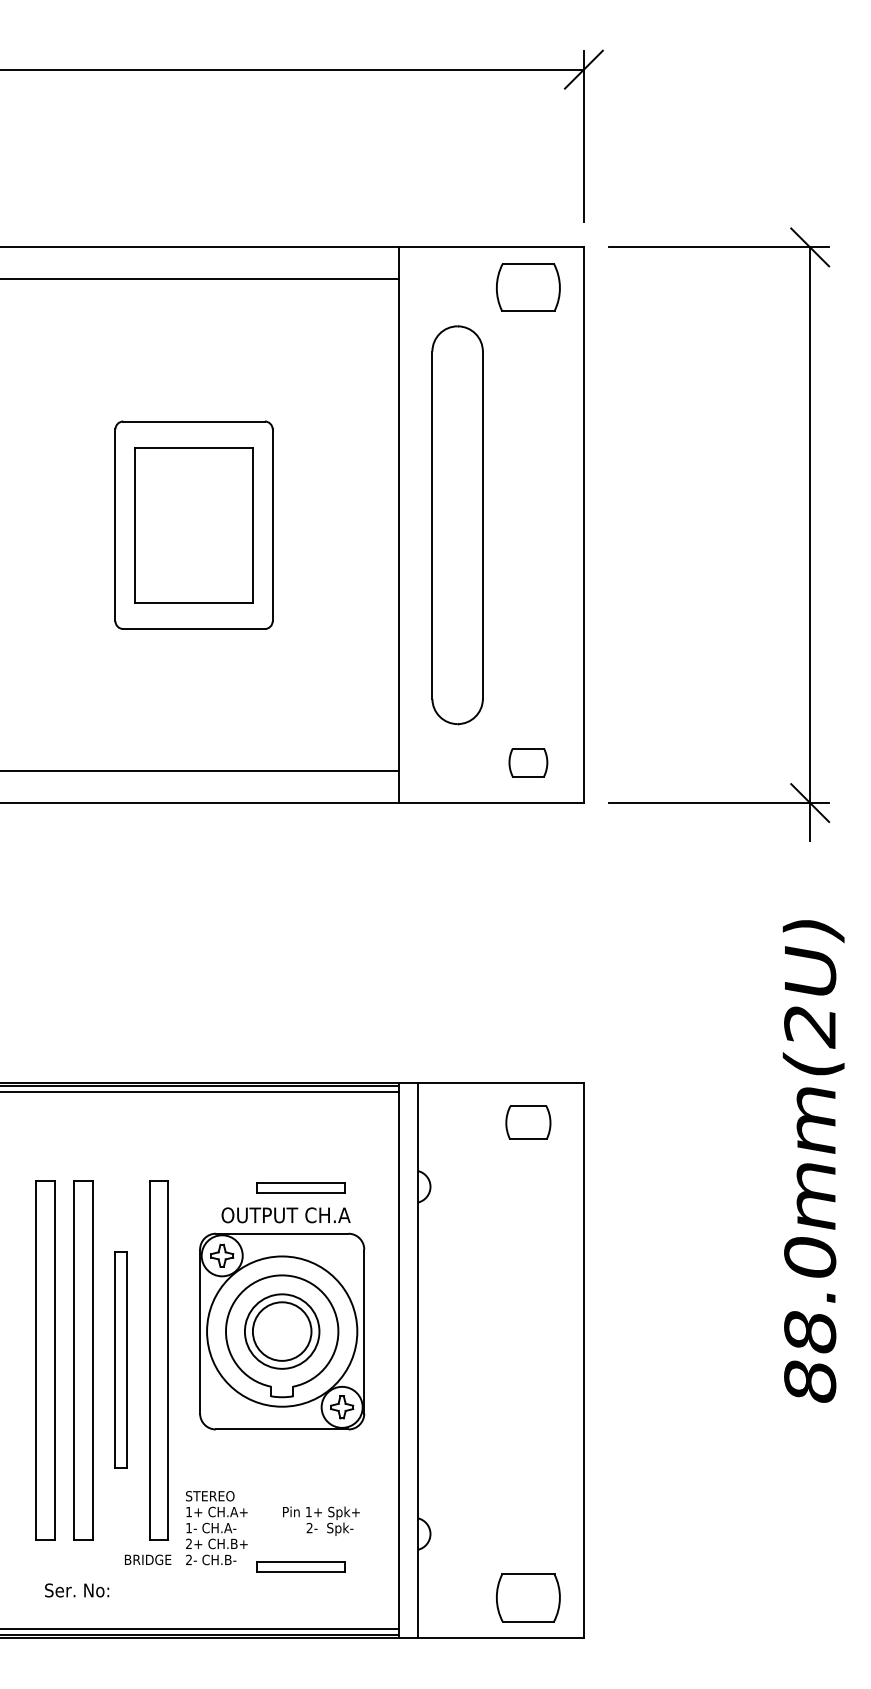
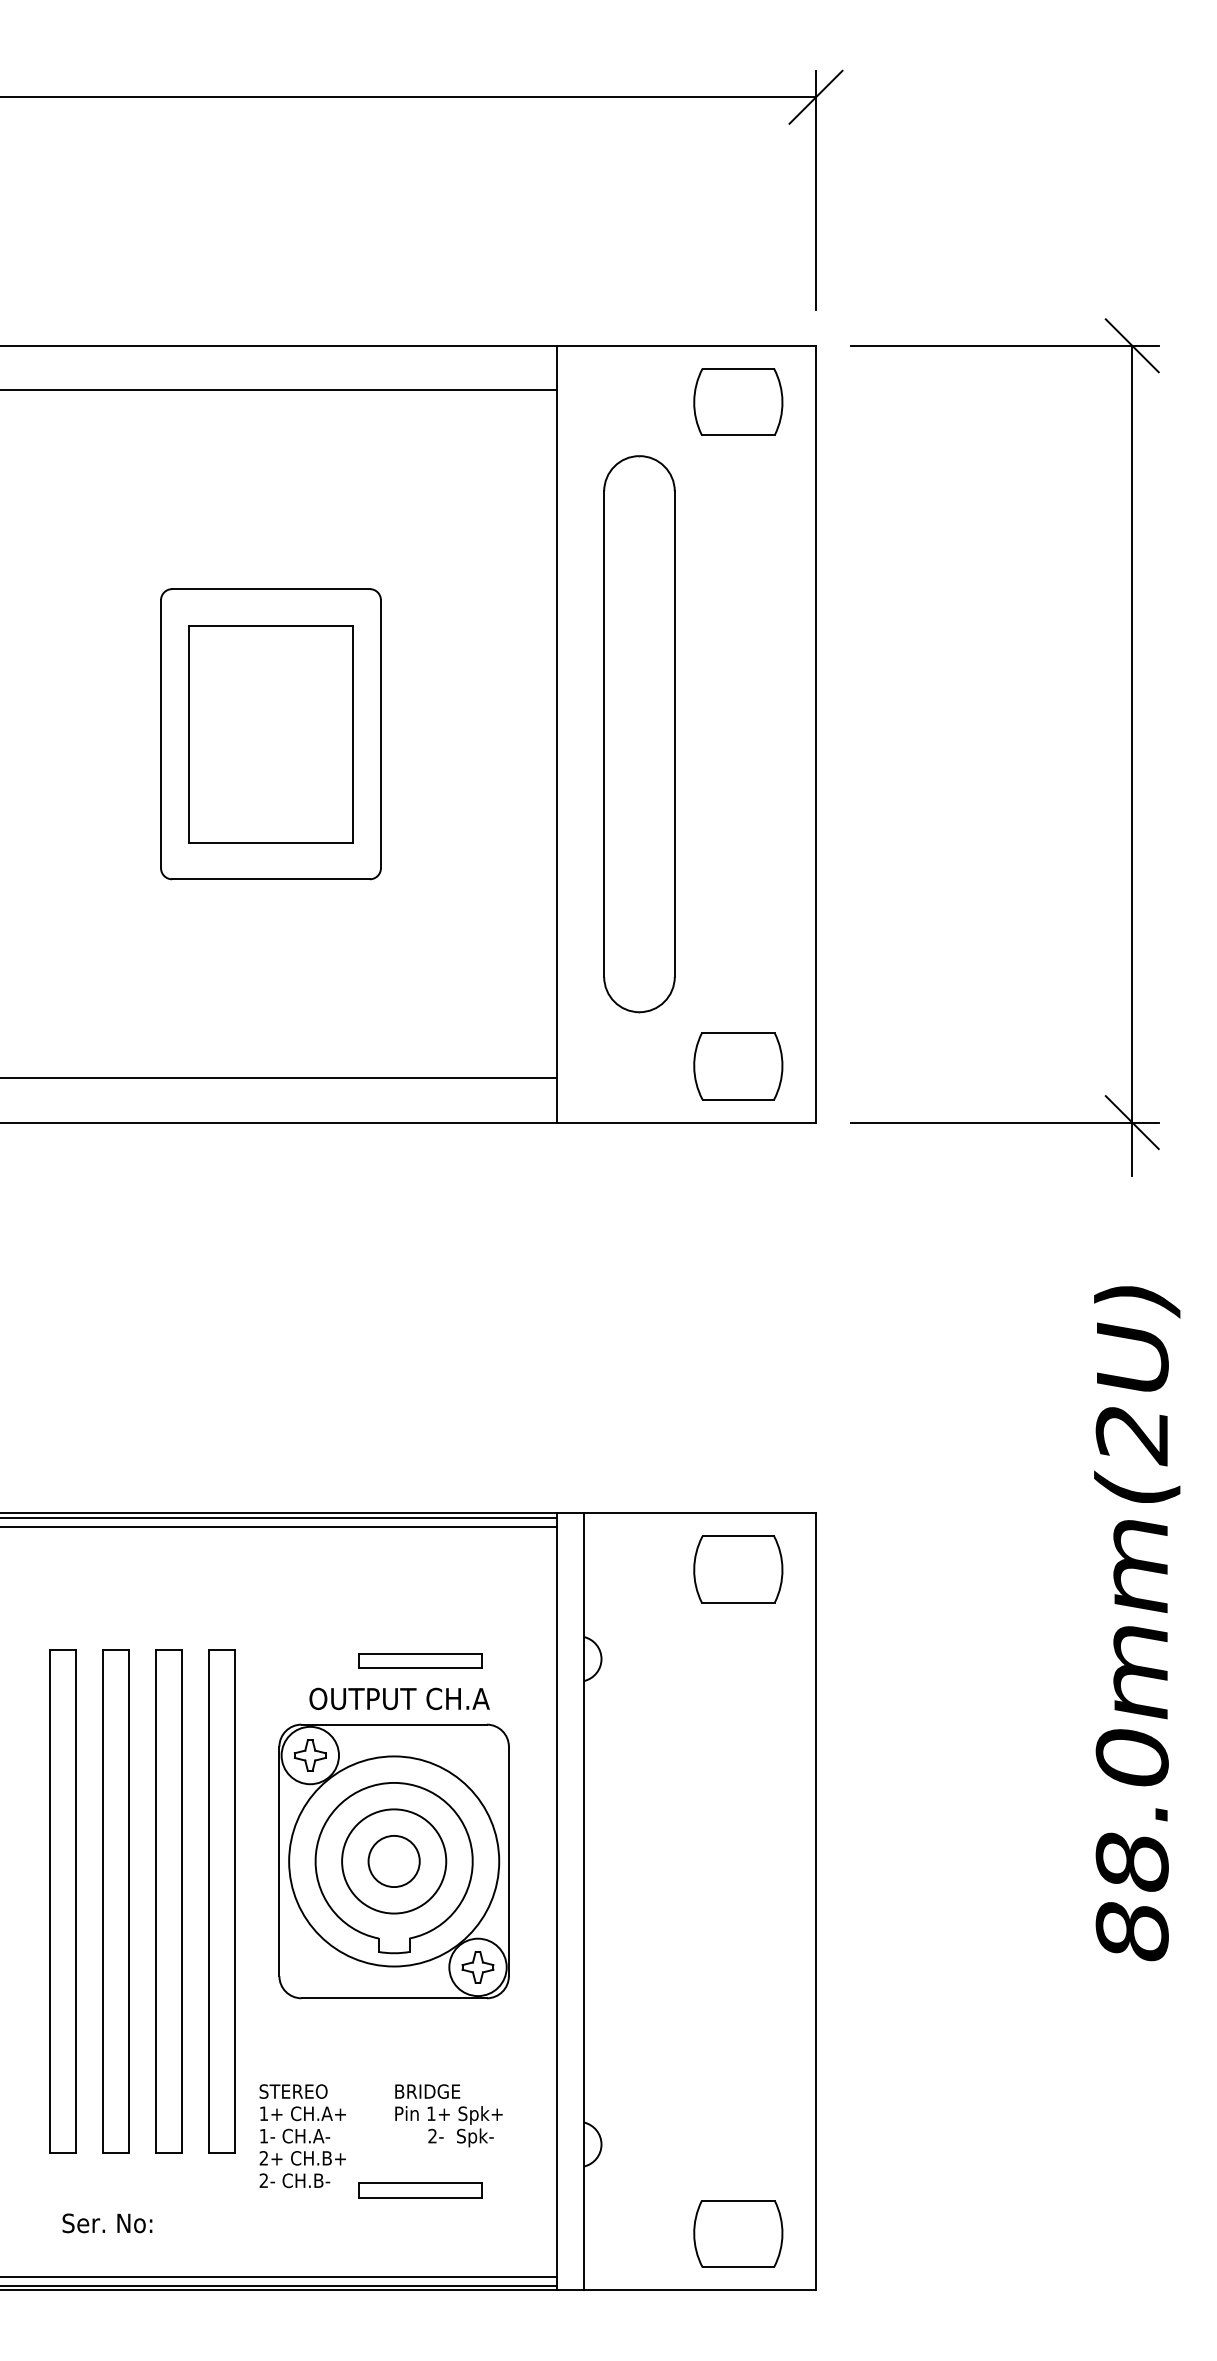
part: (528, 762) -> (738, 1066), size x1.67
part: (528, 1122) -> (738, 1569), size x1.43
circle: (281, 1331) -> (393, 1861), size x0.62
part: (120, 1360) -> (168, 1901), size x1.67
text: (147, 1559) -> (427, 2091), moved

